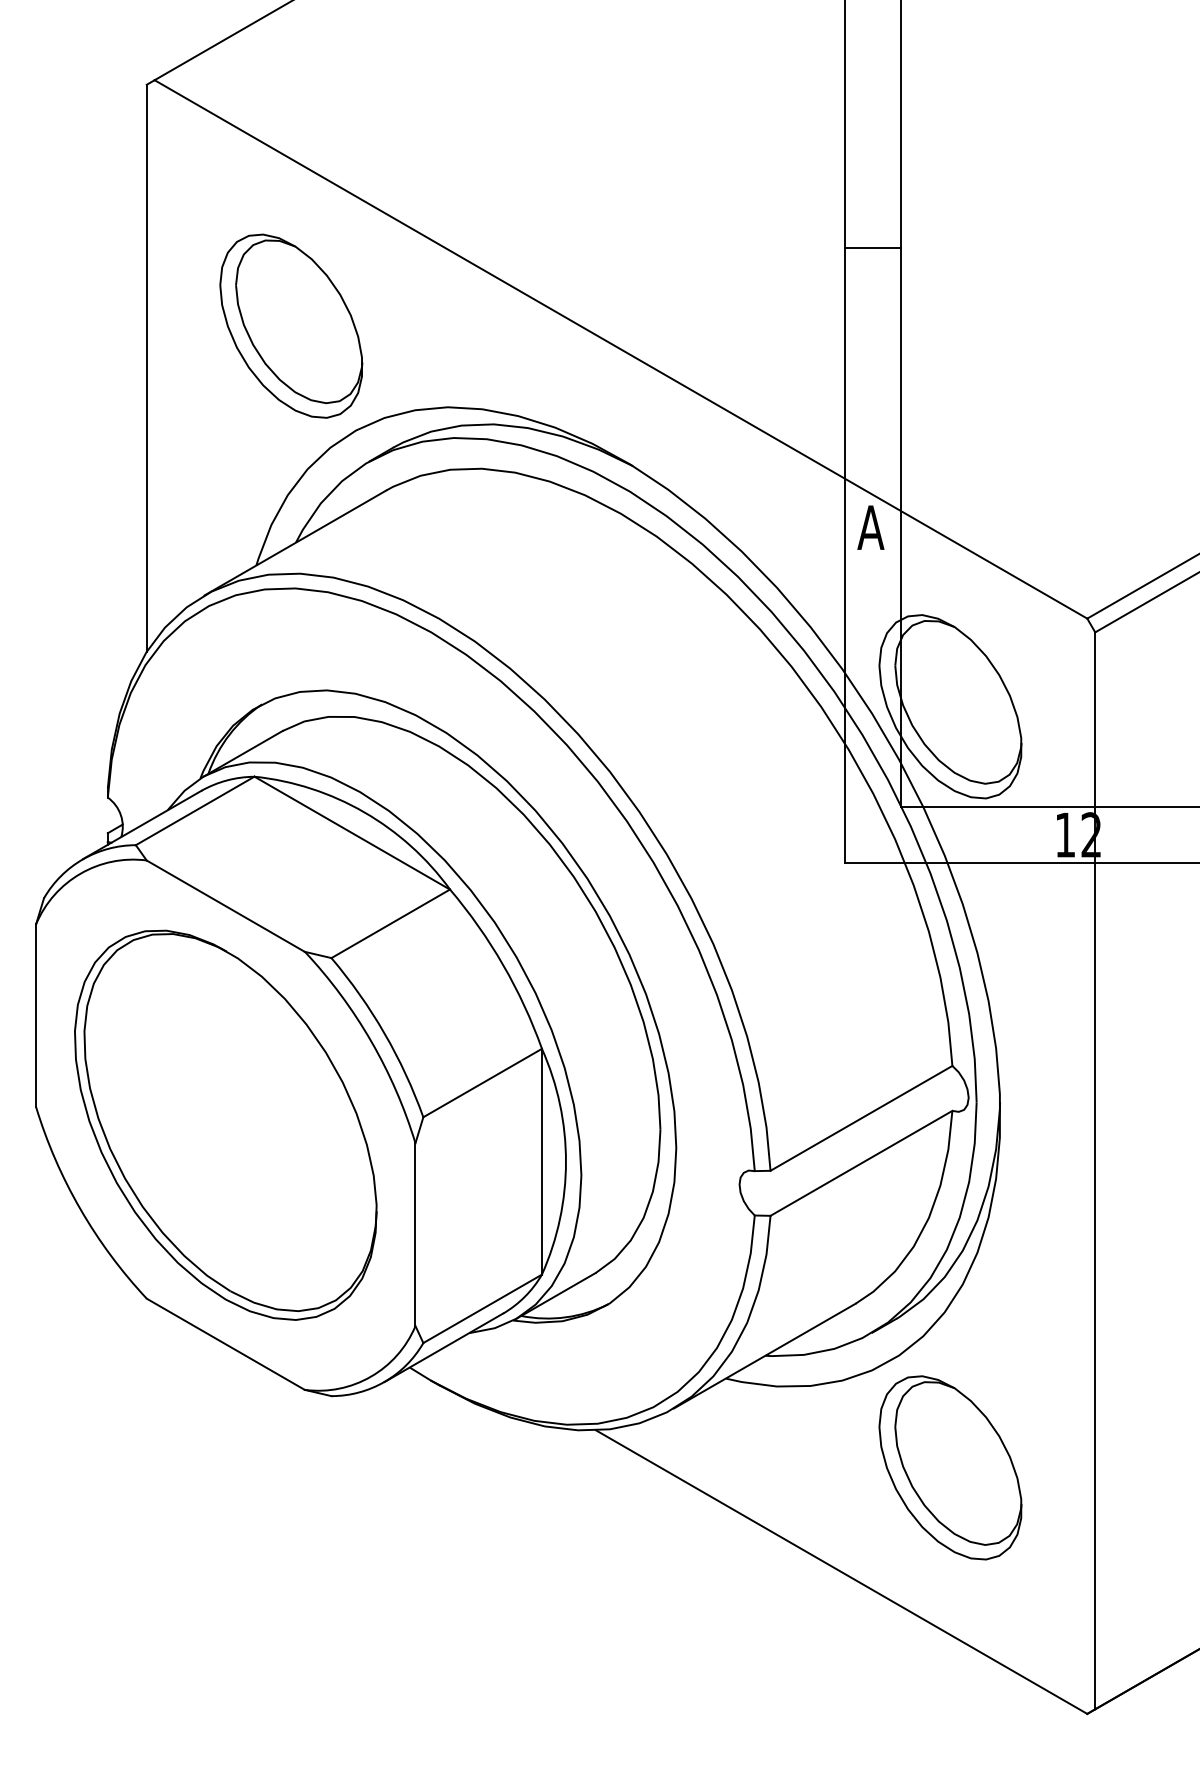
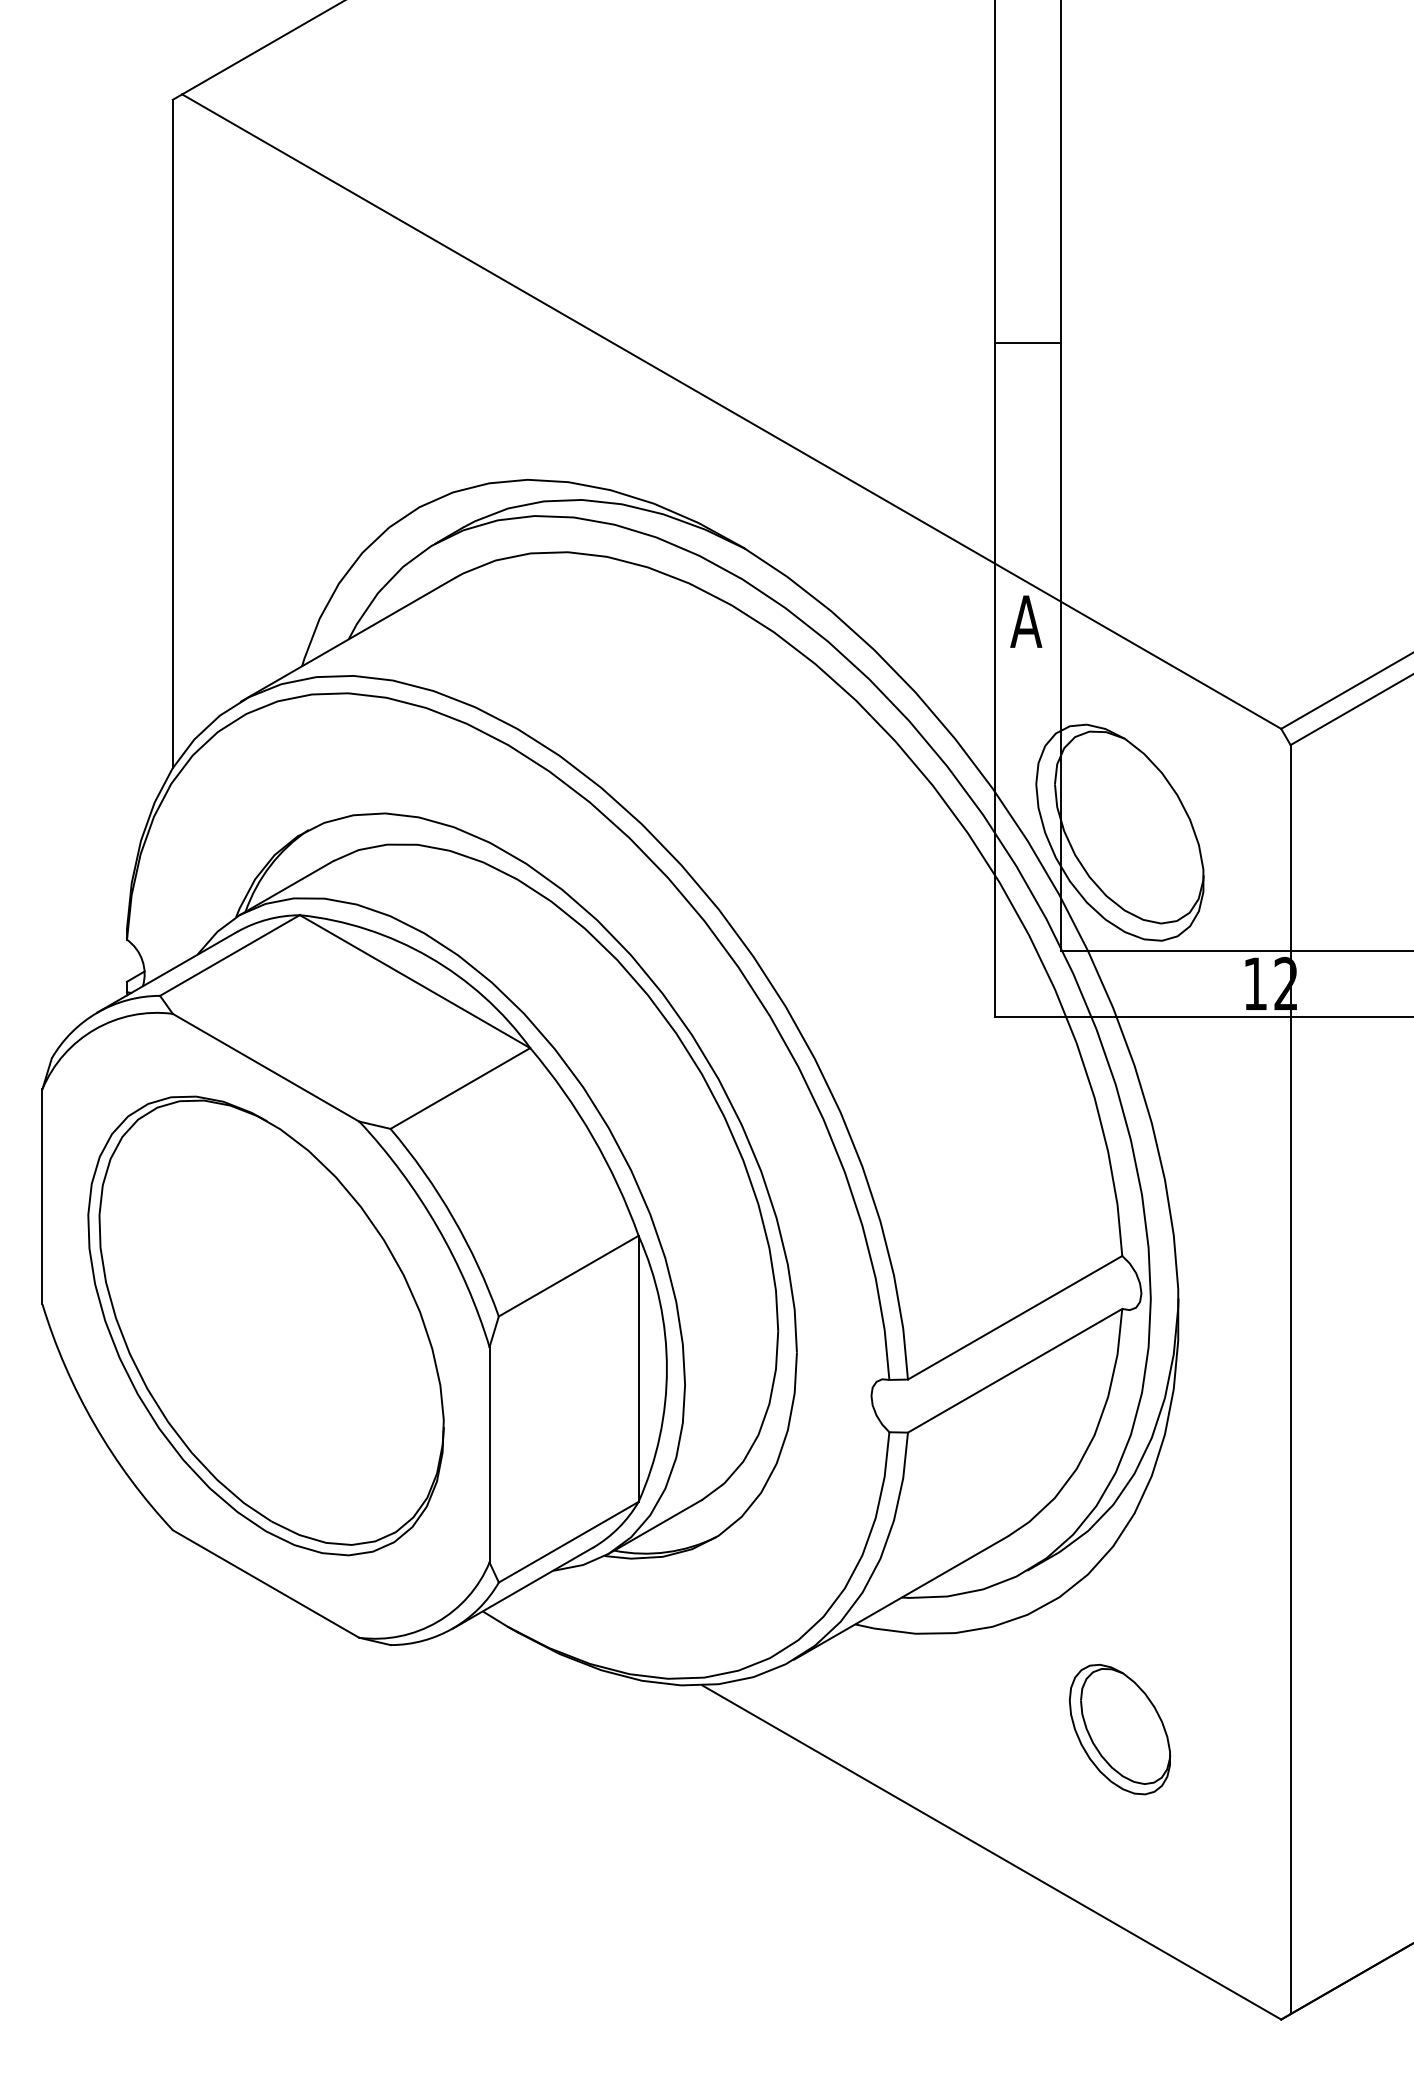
line: (872, 248) -> (1028, 343), moved
part: (290, 326) -> (342, 384), removed
part: (950, 1467) -> (1119, 1729), size x0.6

